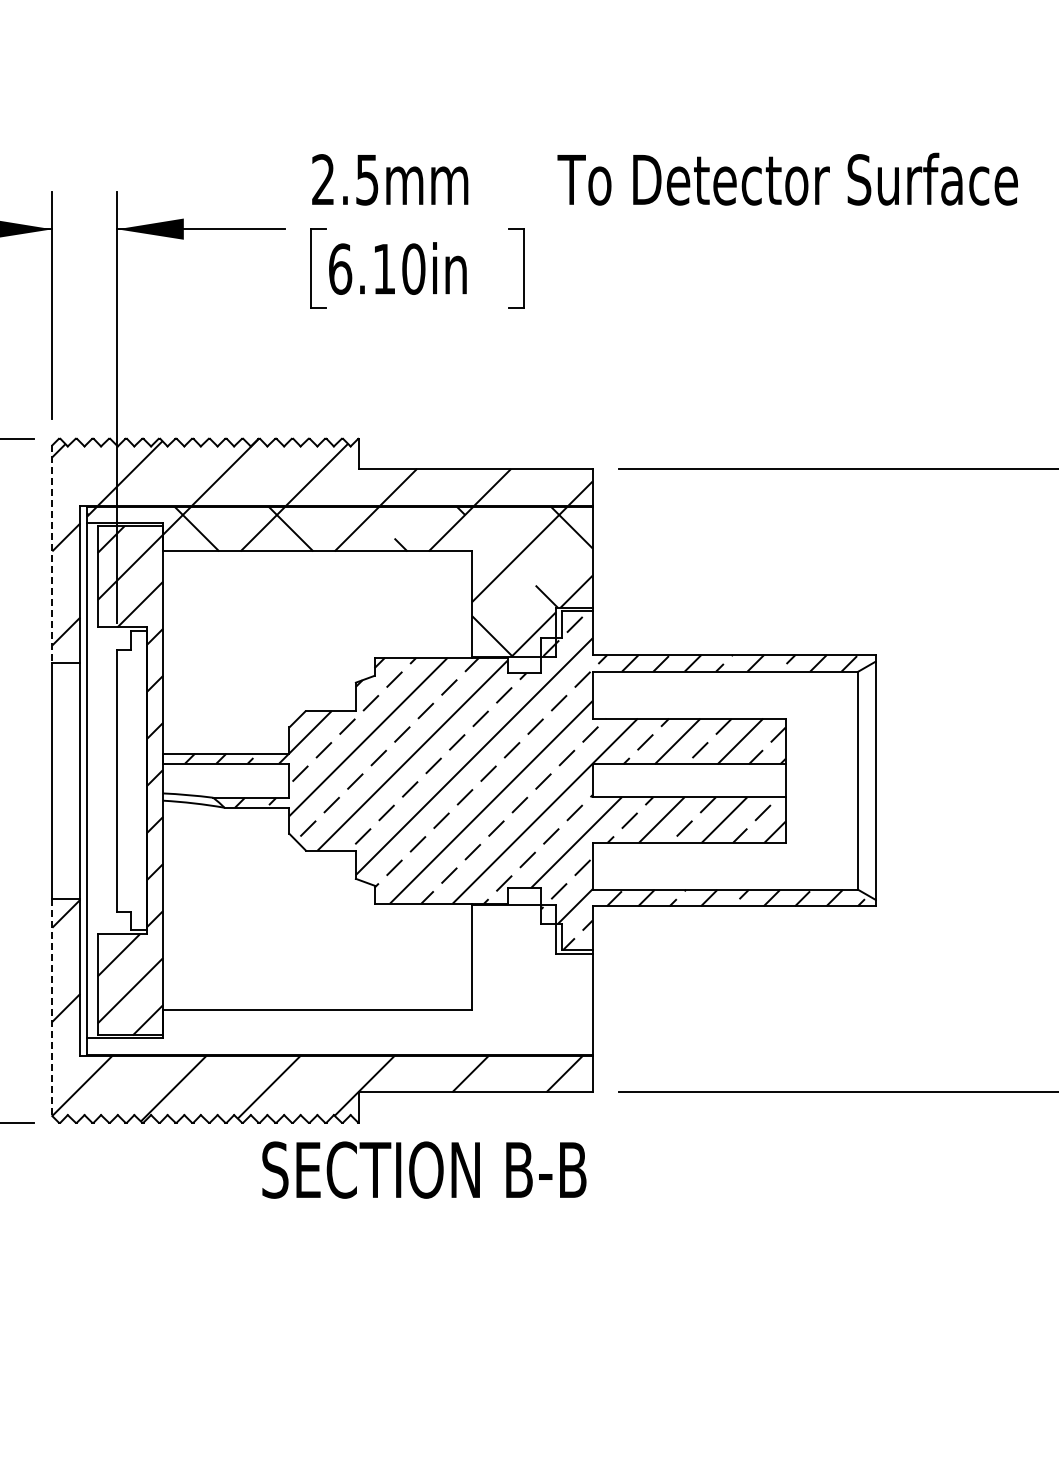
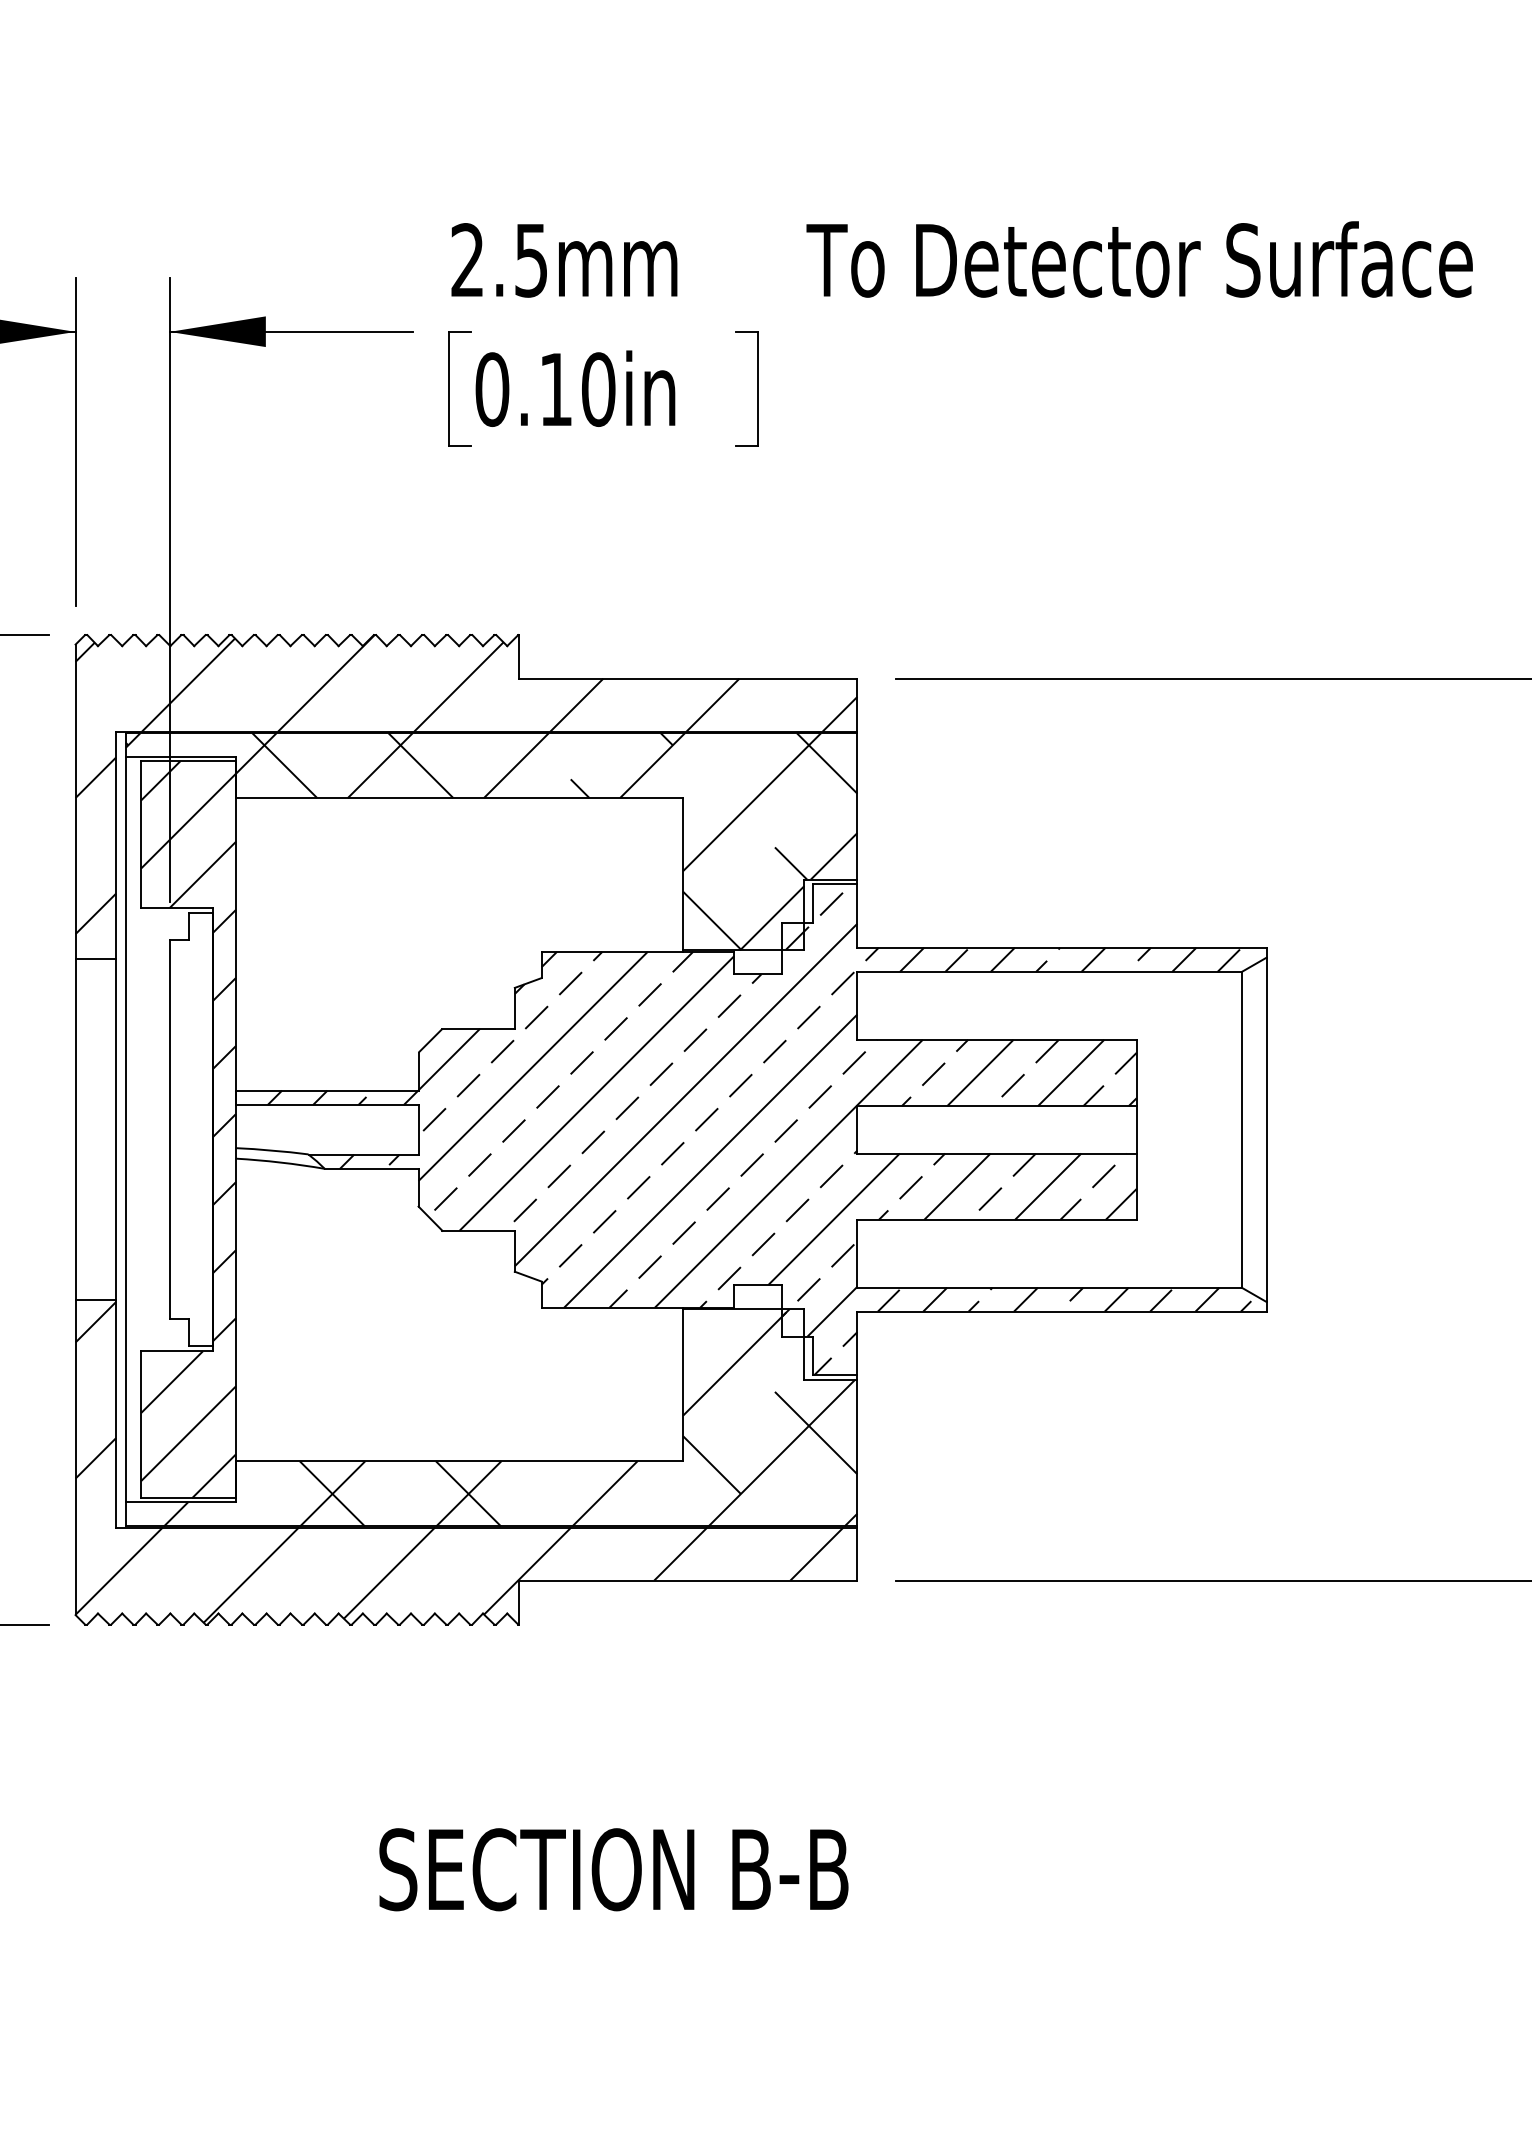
text: (340, 268) -> (492, 388), 6.10in -> 0.10in
line: (52, 554) -> (75, 802), dashed -> solid
hatch: (352, 979) -> (509, 1417), added
line: (52, 1007) -> (75, 1457), dashed -> solid
text: (424, 1169) -> (614, 1868), moved

